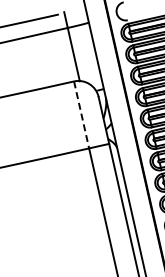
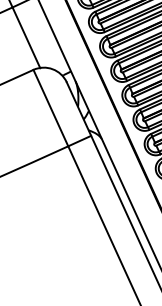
line: (81, 115) -> (50, 108), dashed -> solid

